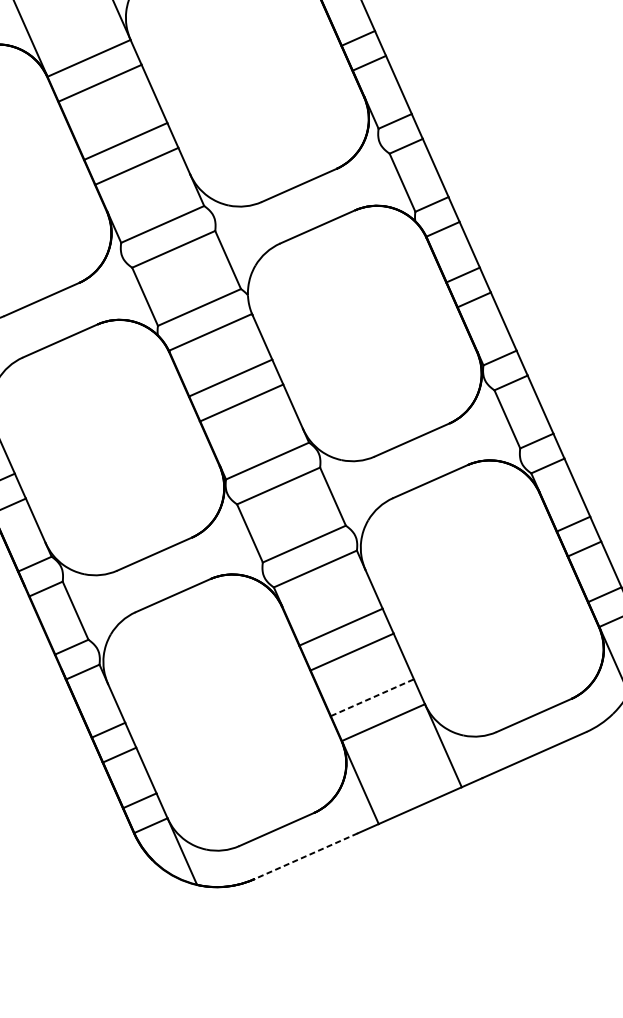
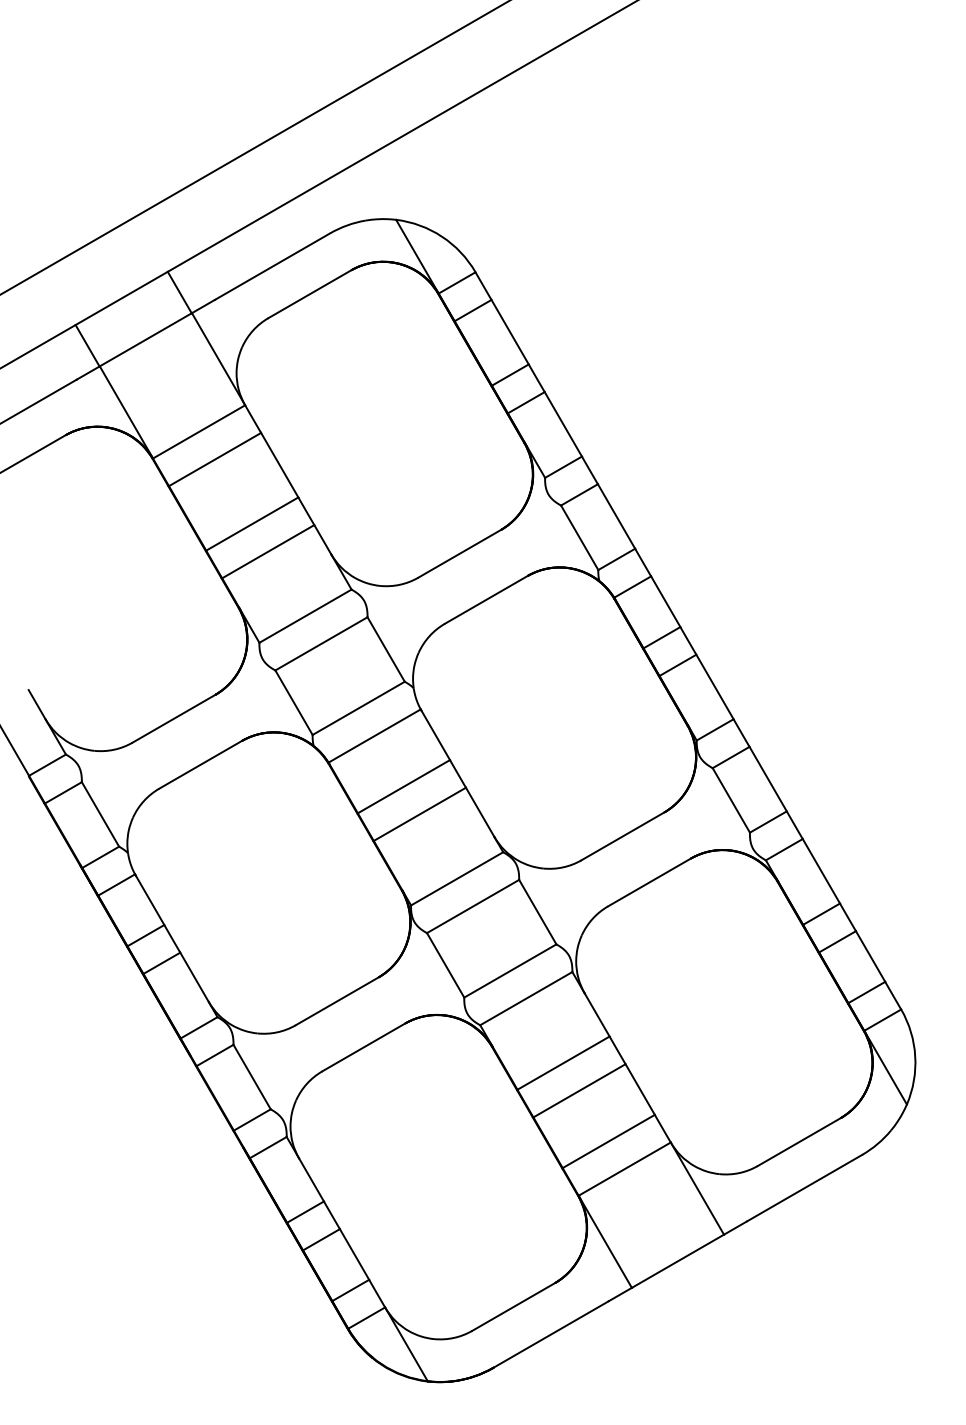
line: (373, 697) -> (609, 1141), dashed -> solid
line: (306, 856) -> (551, 1334), dashed -> solid

